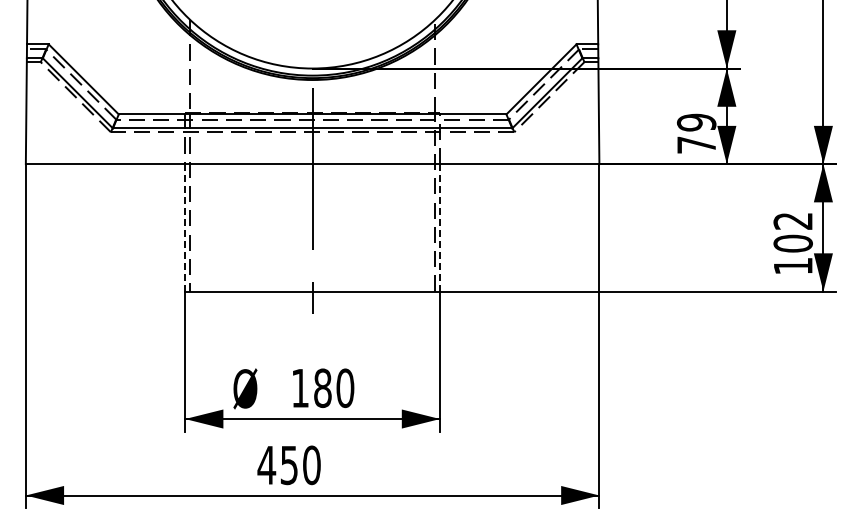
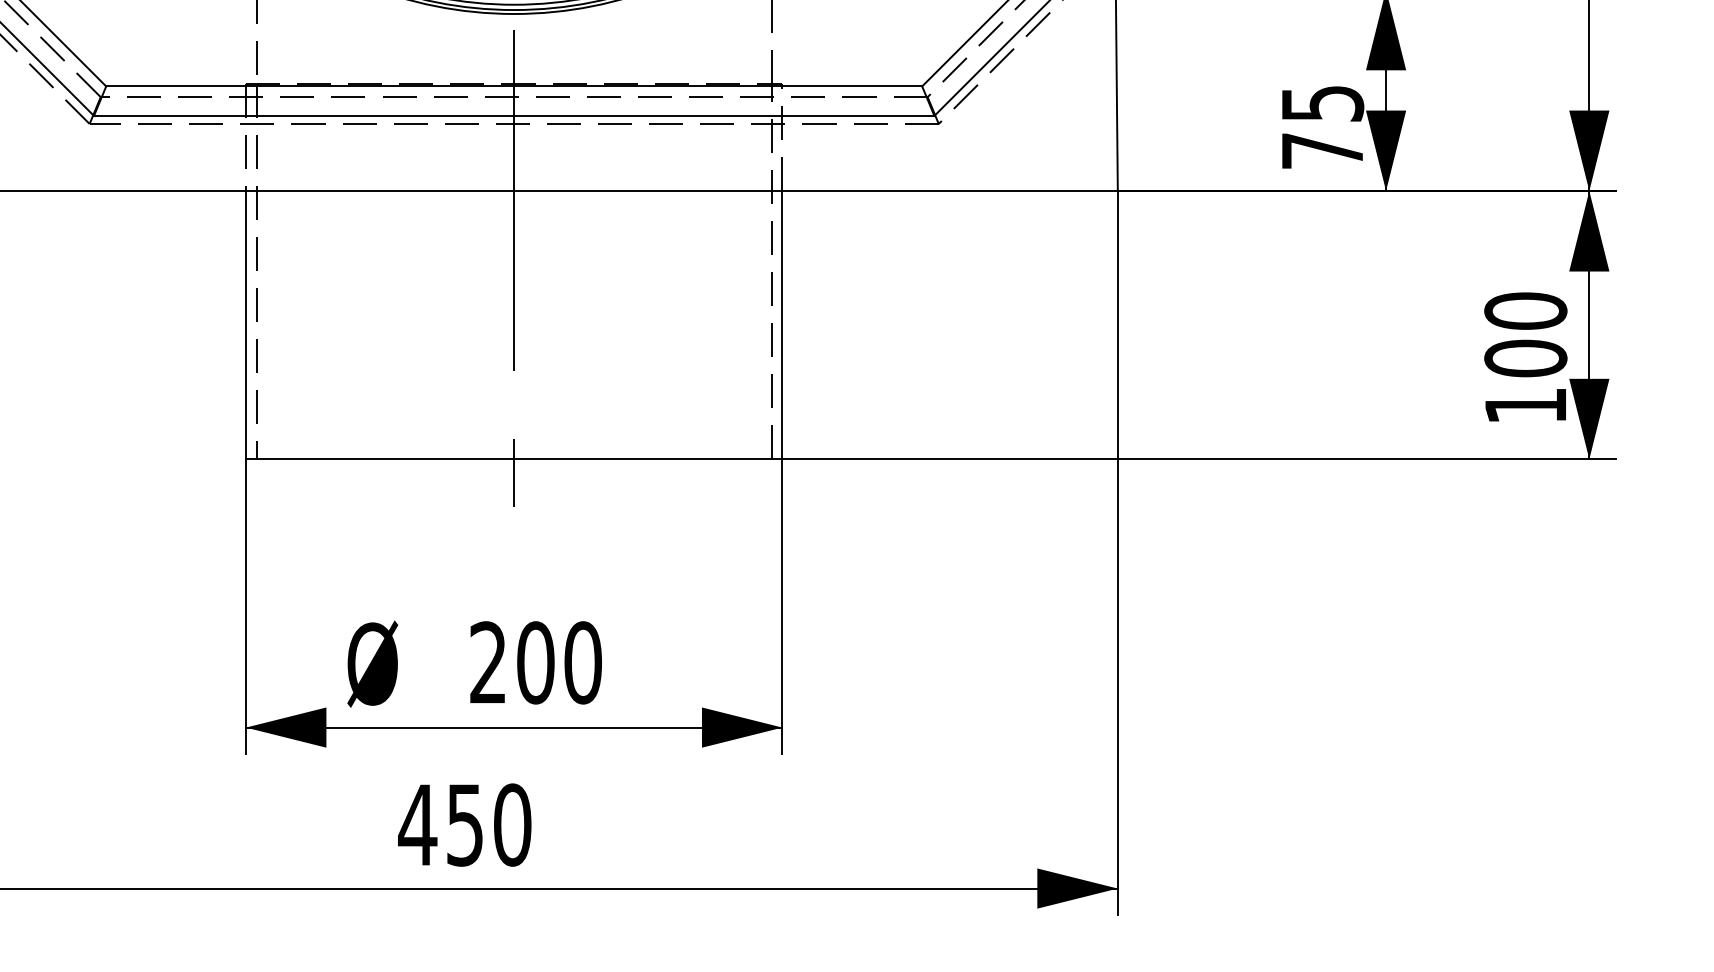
text: (696, 122) -> (1322, 103), 79 -> 75
text: (792, 221) -> (1524, 311), 102 -> 100
line: (185, 227) -> (246, 324), dashed -> solid
line: (440, 227) -> (783, 324), dashed -> solid
text: (311, 387) -> (511, 661), 180 -> 200

